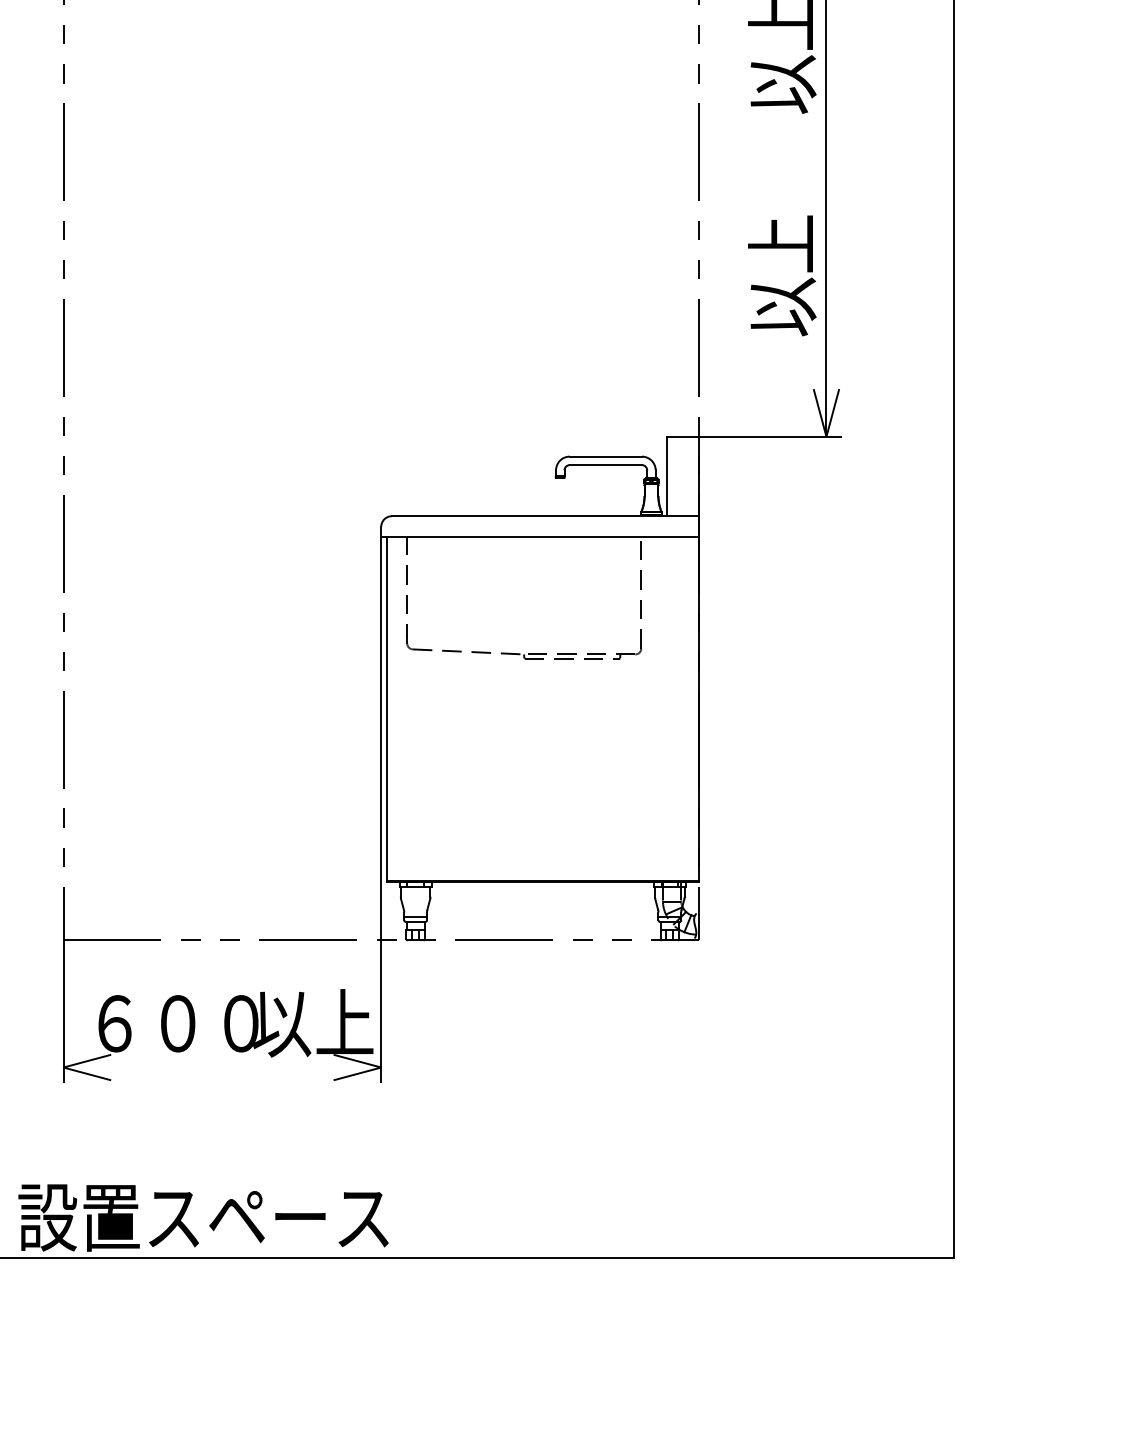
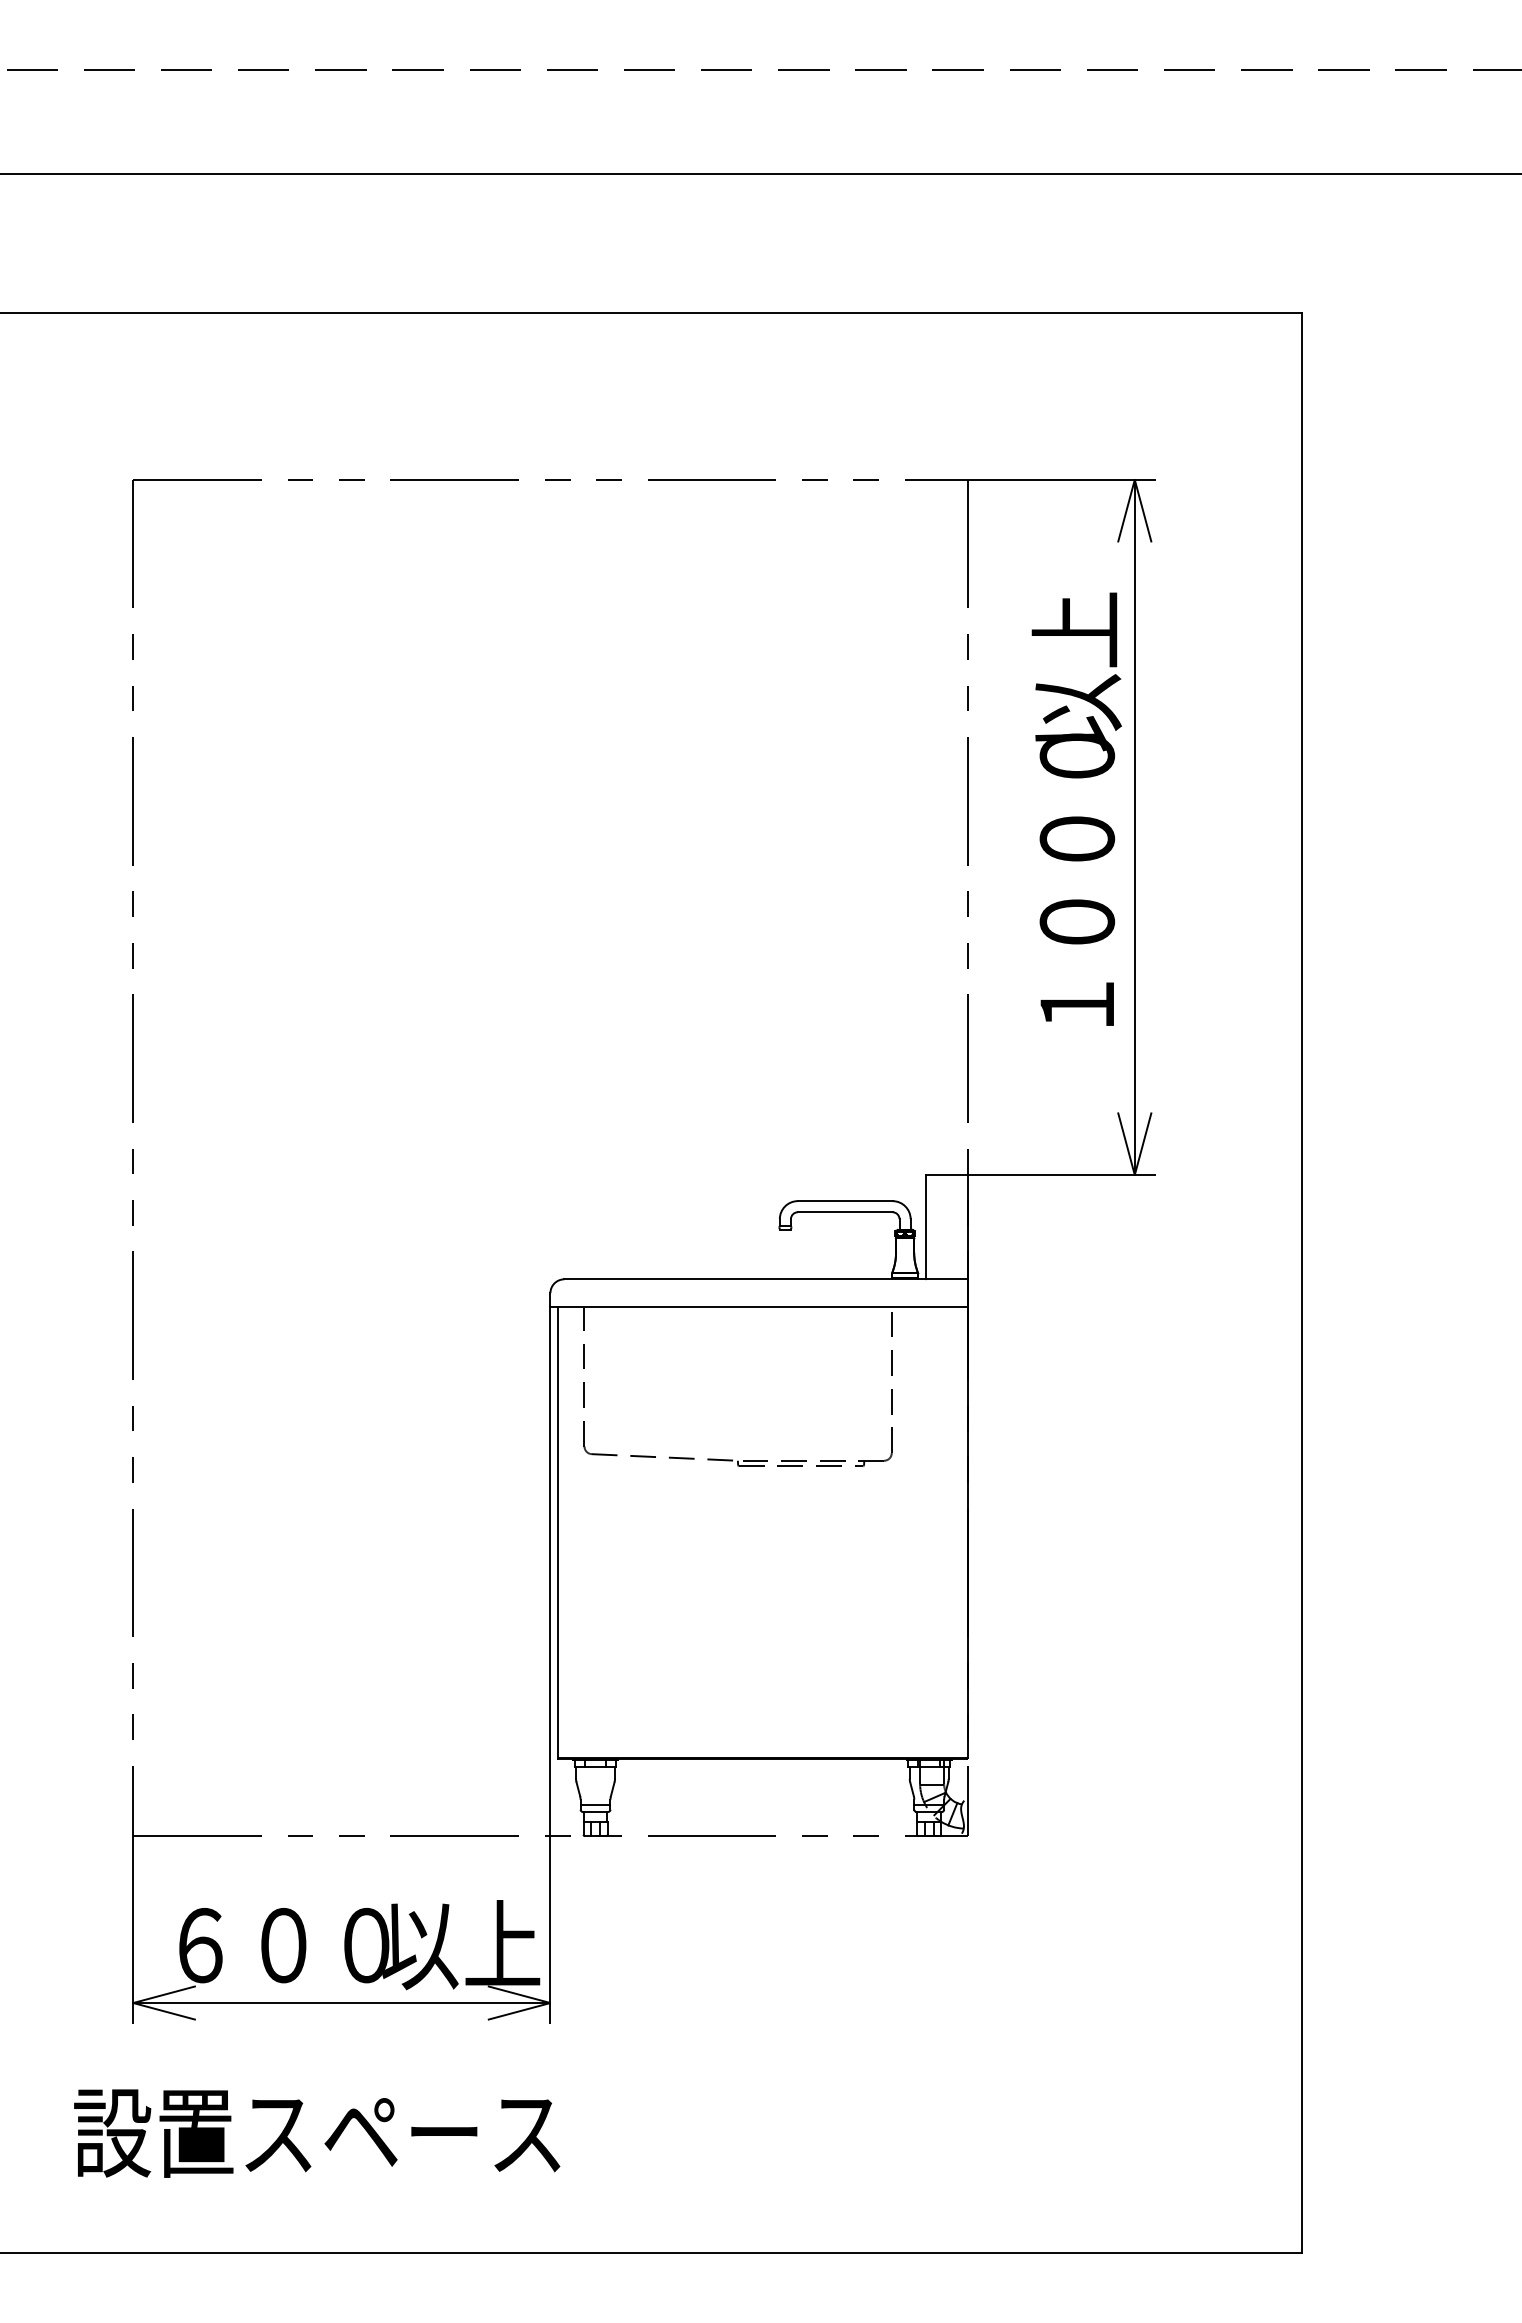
text: (782, 218) -> (1076, 888), 以上 -> １０００
line: (222, 1067) -> (341, 2003), added
text: (203, 1217) -> (317, 2133), moved

